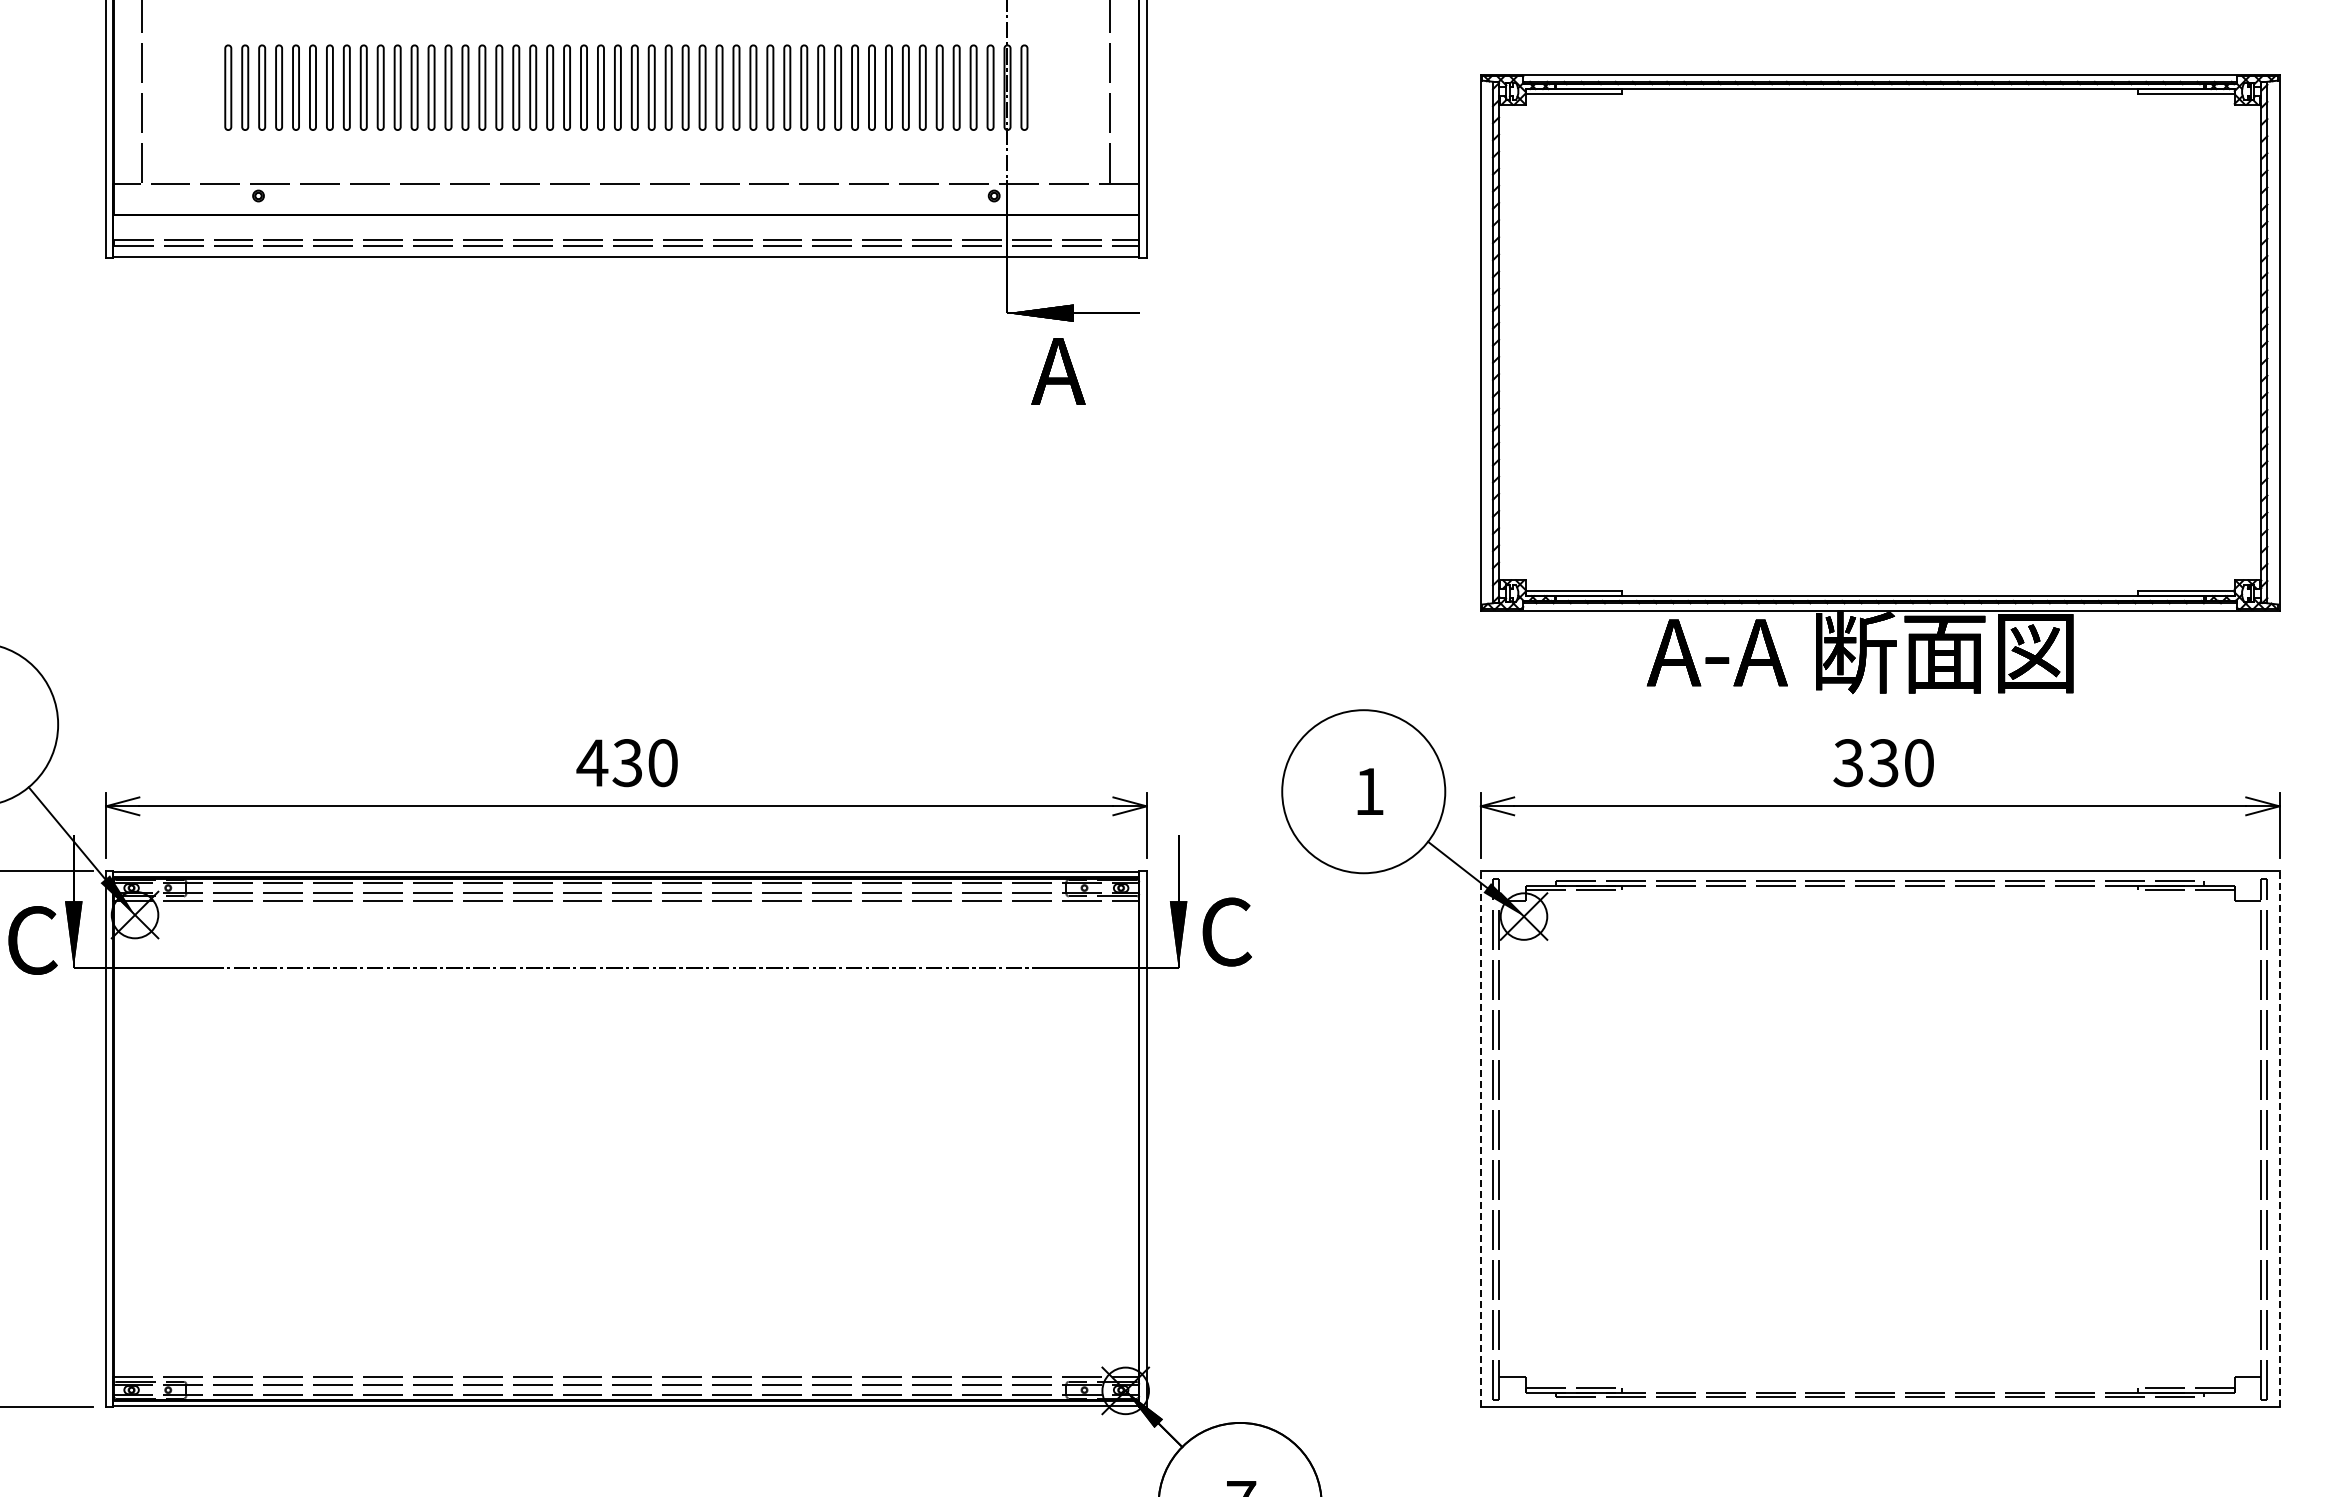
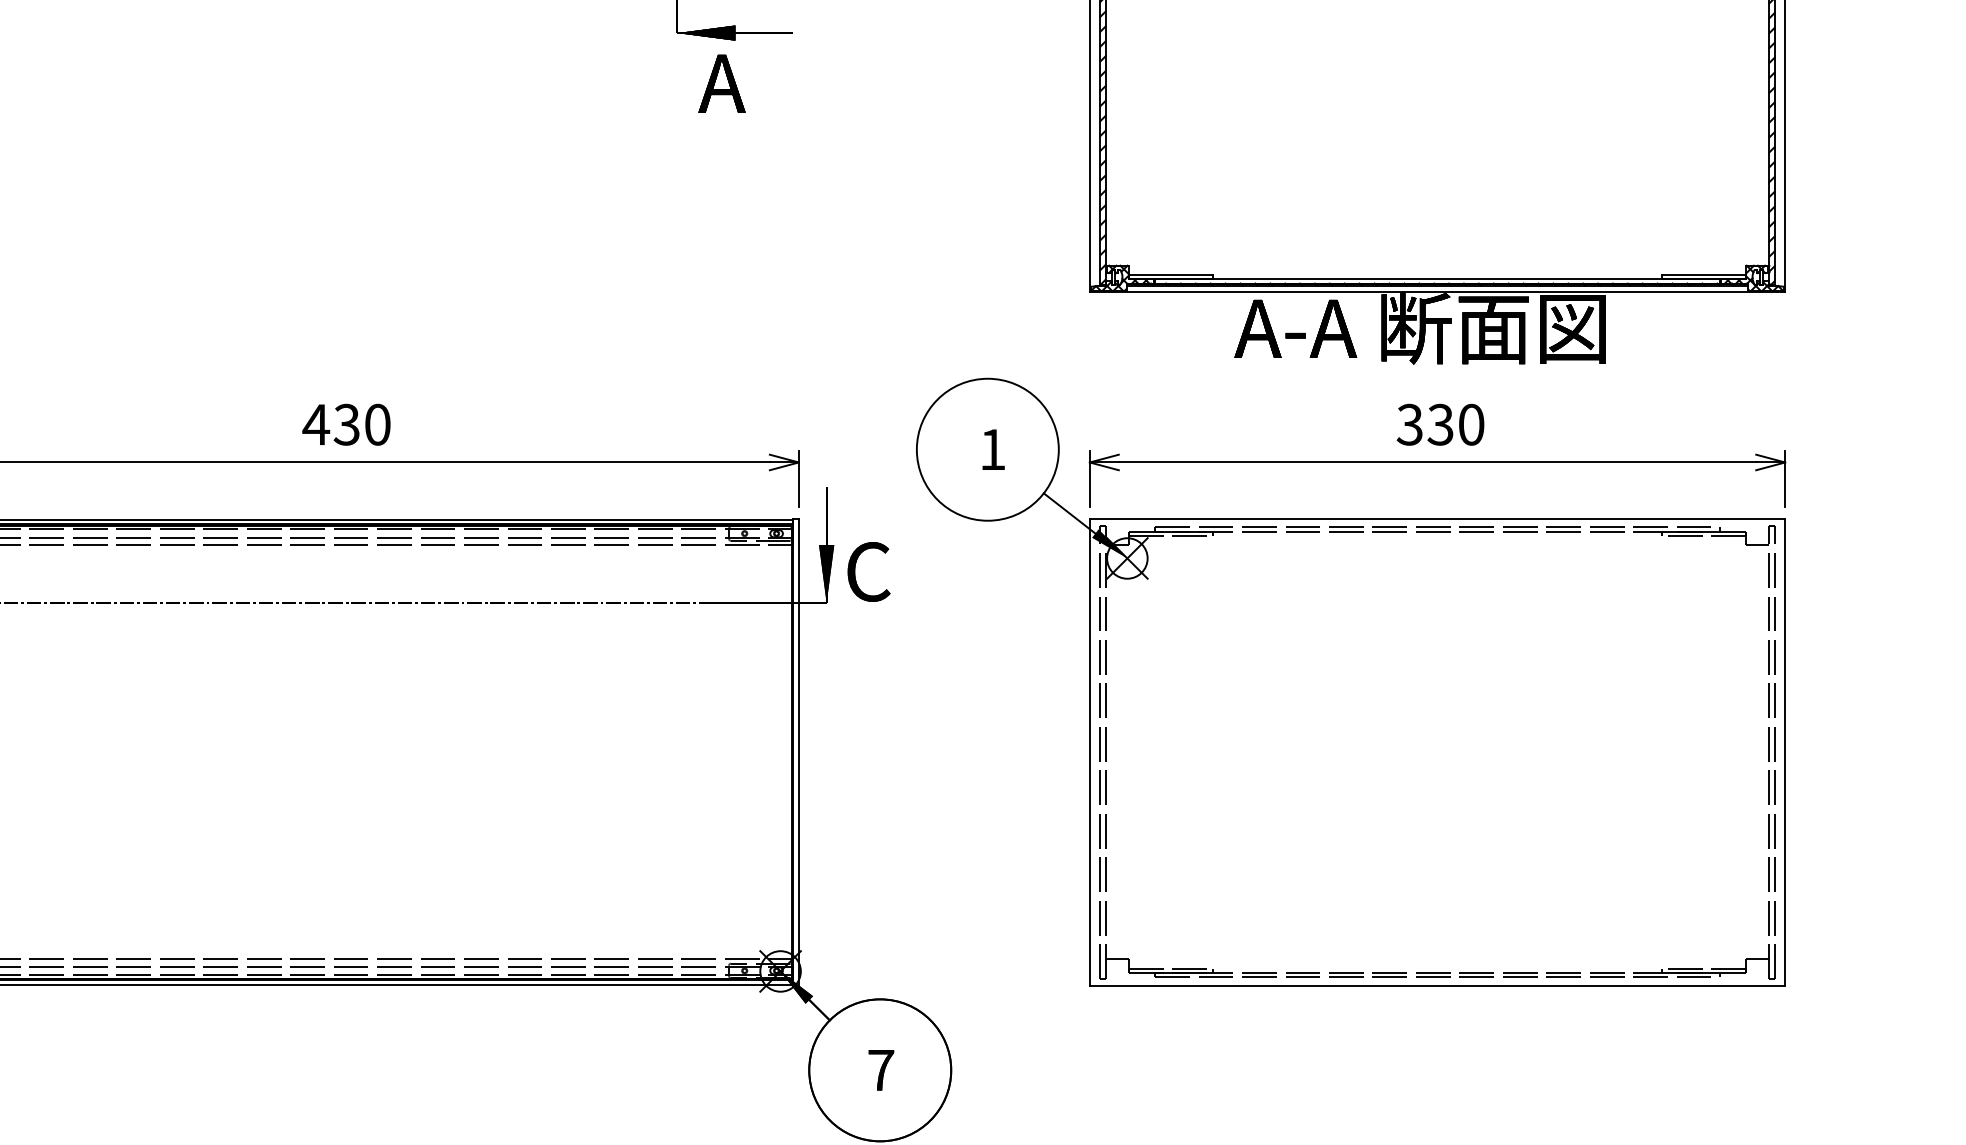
line: (1480, 1138) -> (1089, 751), dashed -> solid
line: (2279, 1138) -> (1785, 751), dashed -> solid

